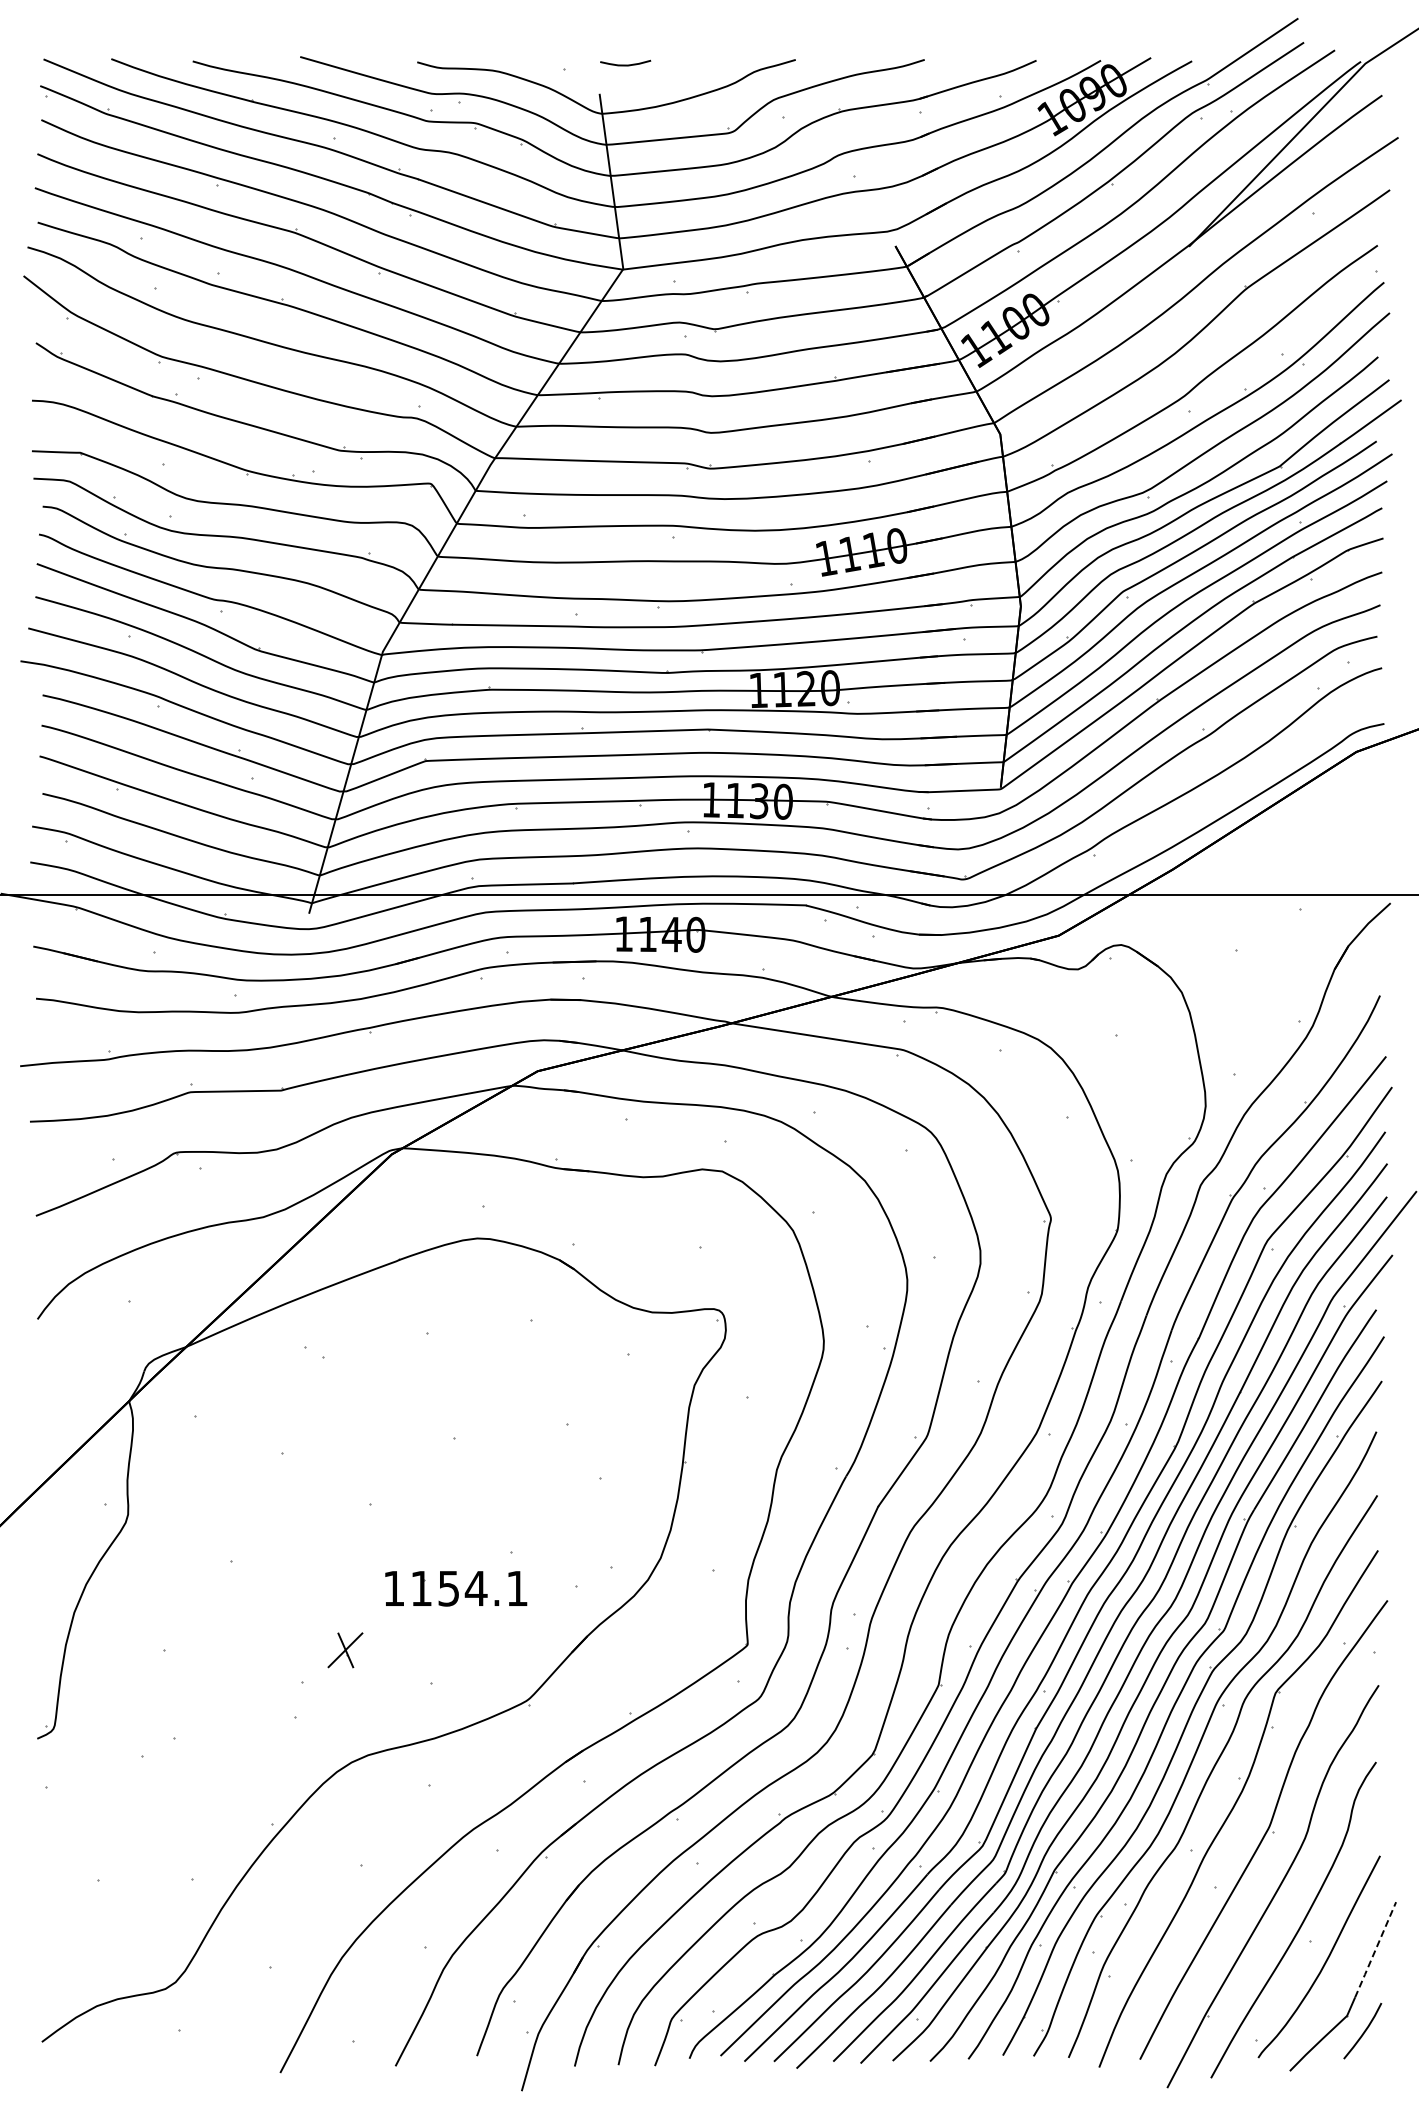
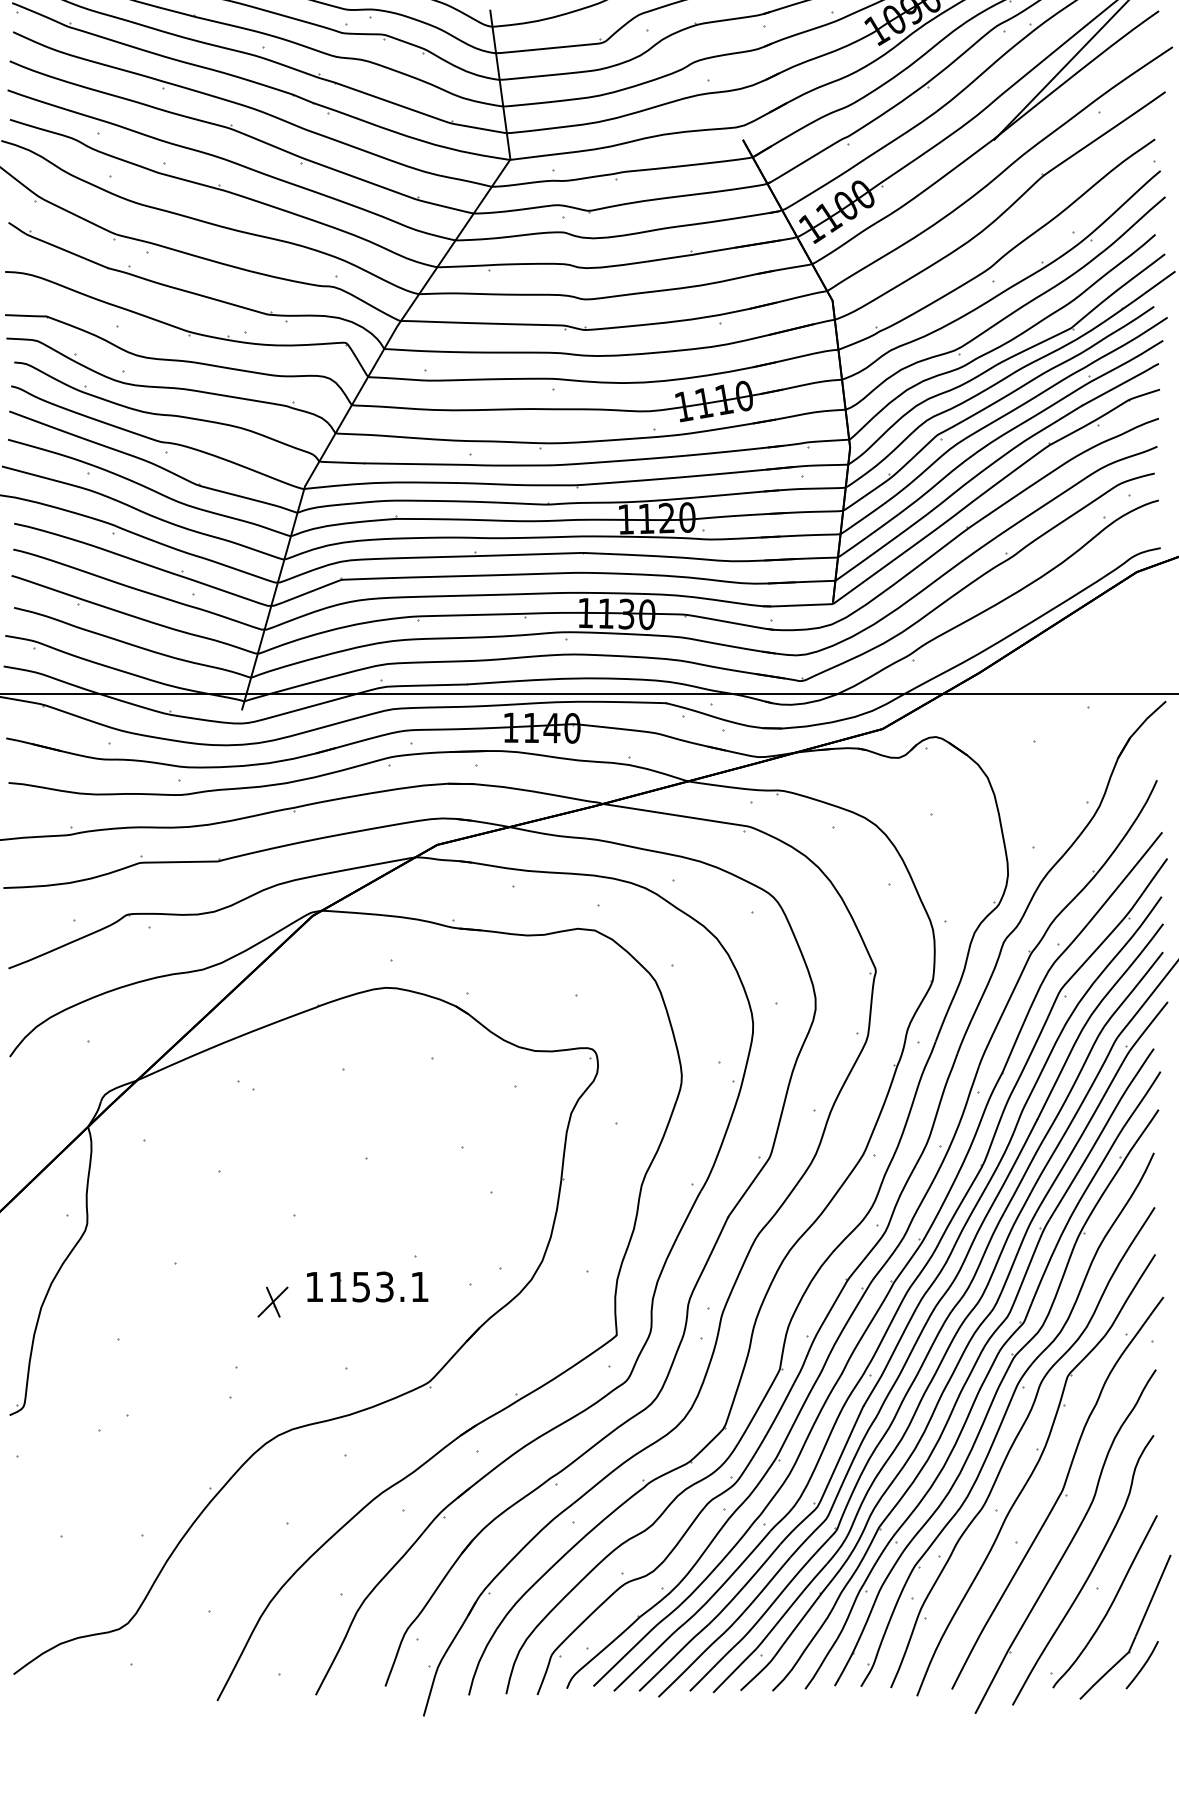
text: (475, 1588) -> (384, 1286), 1154.1 -> 1153.1
part: (345, 1650) -> (273, 1302), moved
line: (1375, 1949) -> (1153, 1595), dashed -> solid

